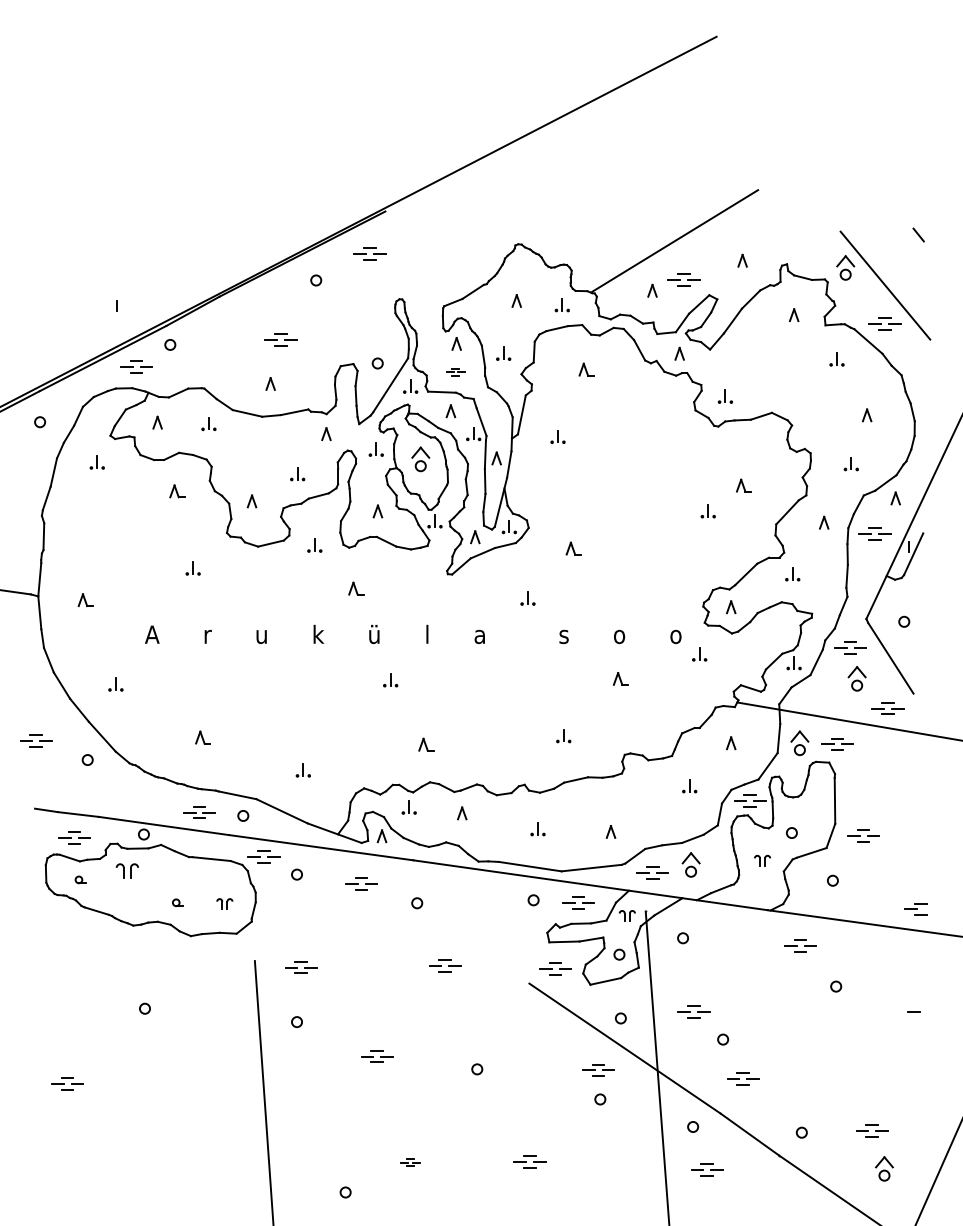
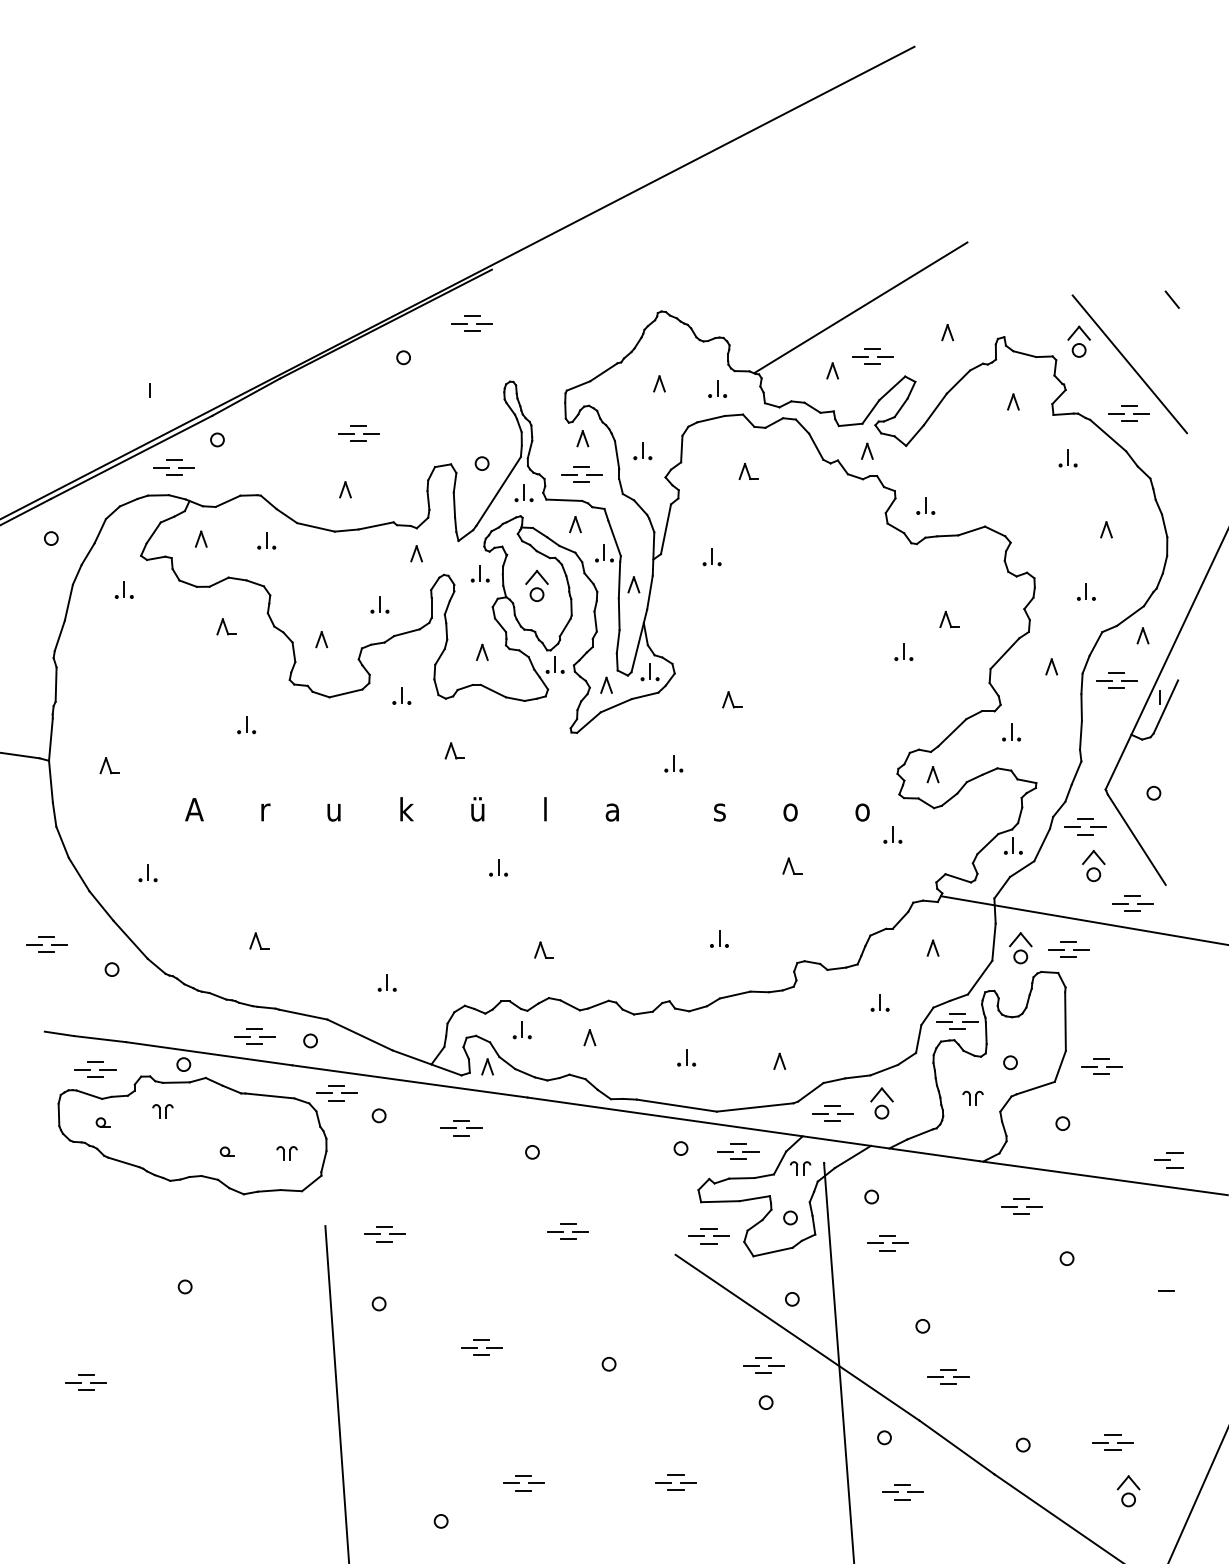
part: (455, 371) -> (581, 473), size x1.67
part: (127, 870) -> (162, 1110), size x0.71
part: (693, 1011) -> (887, 1243), moved
part: (410, 1162) -> (523, 1483), size x1.67

